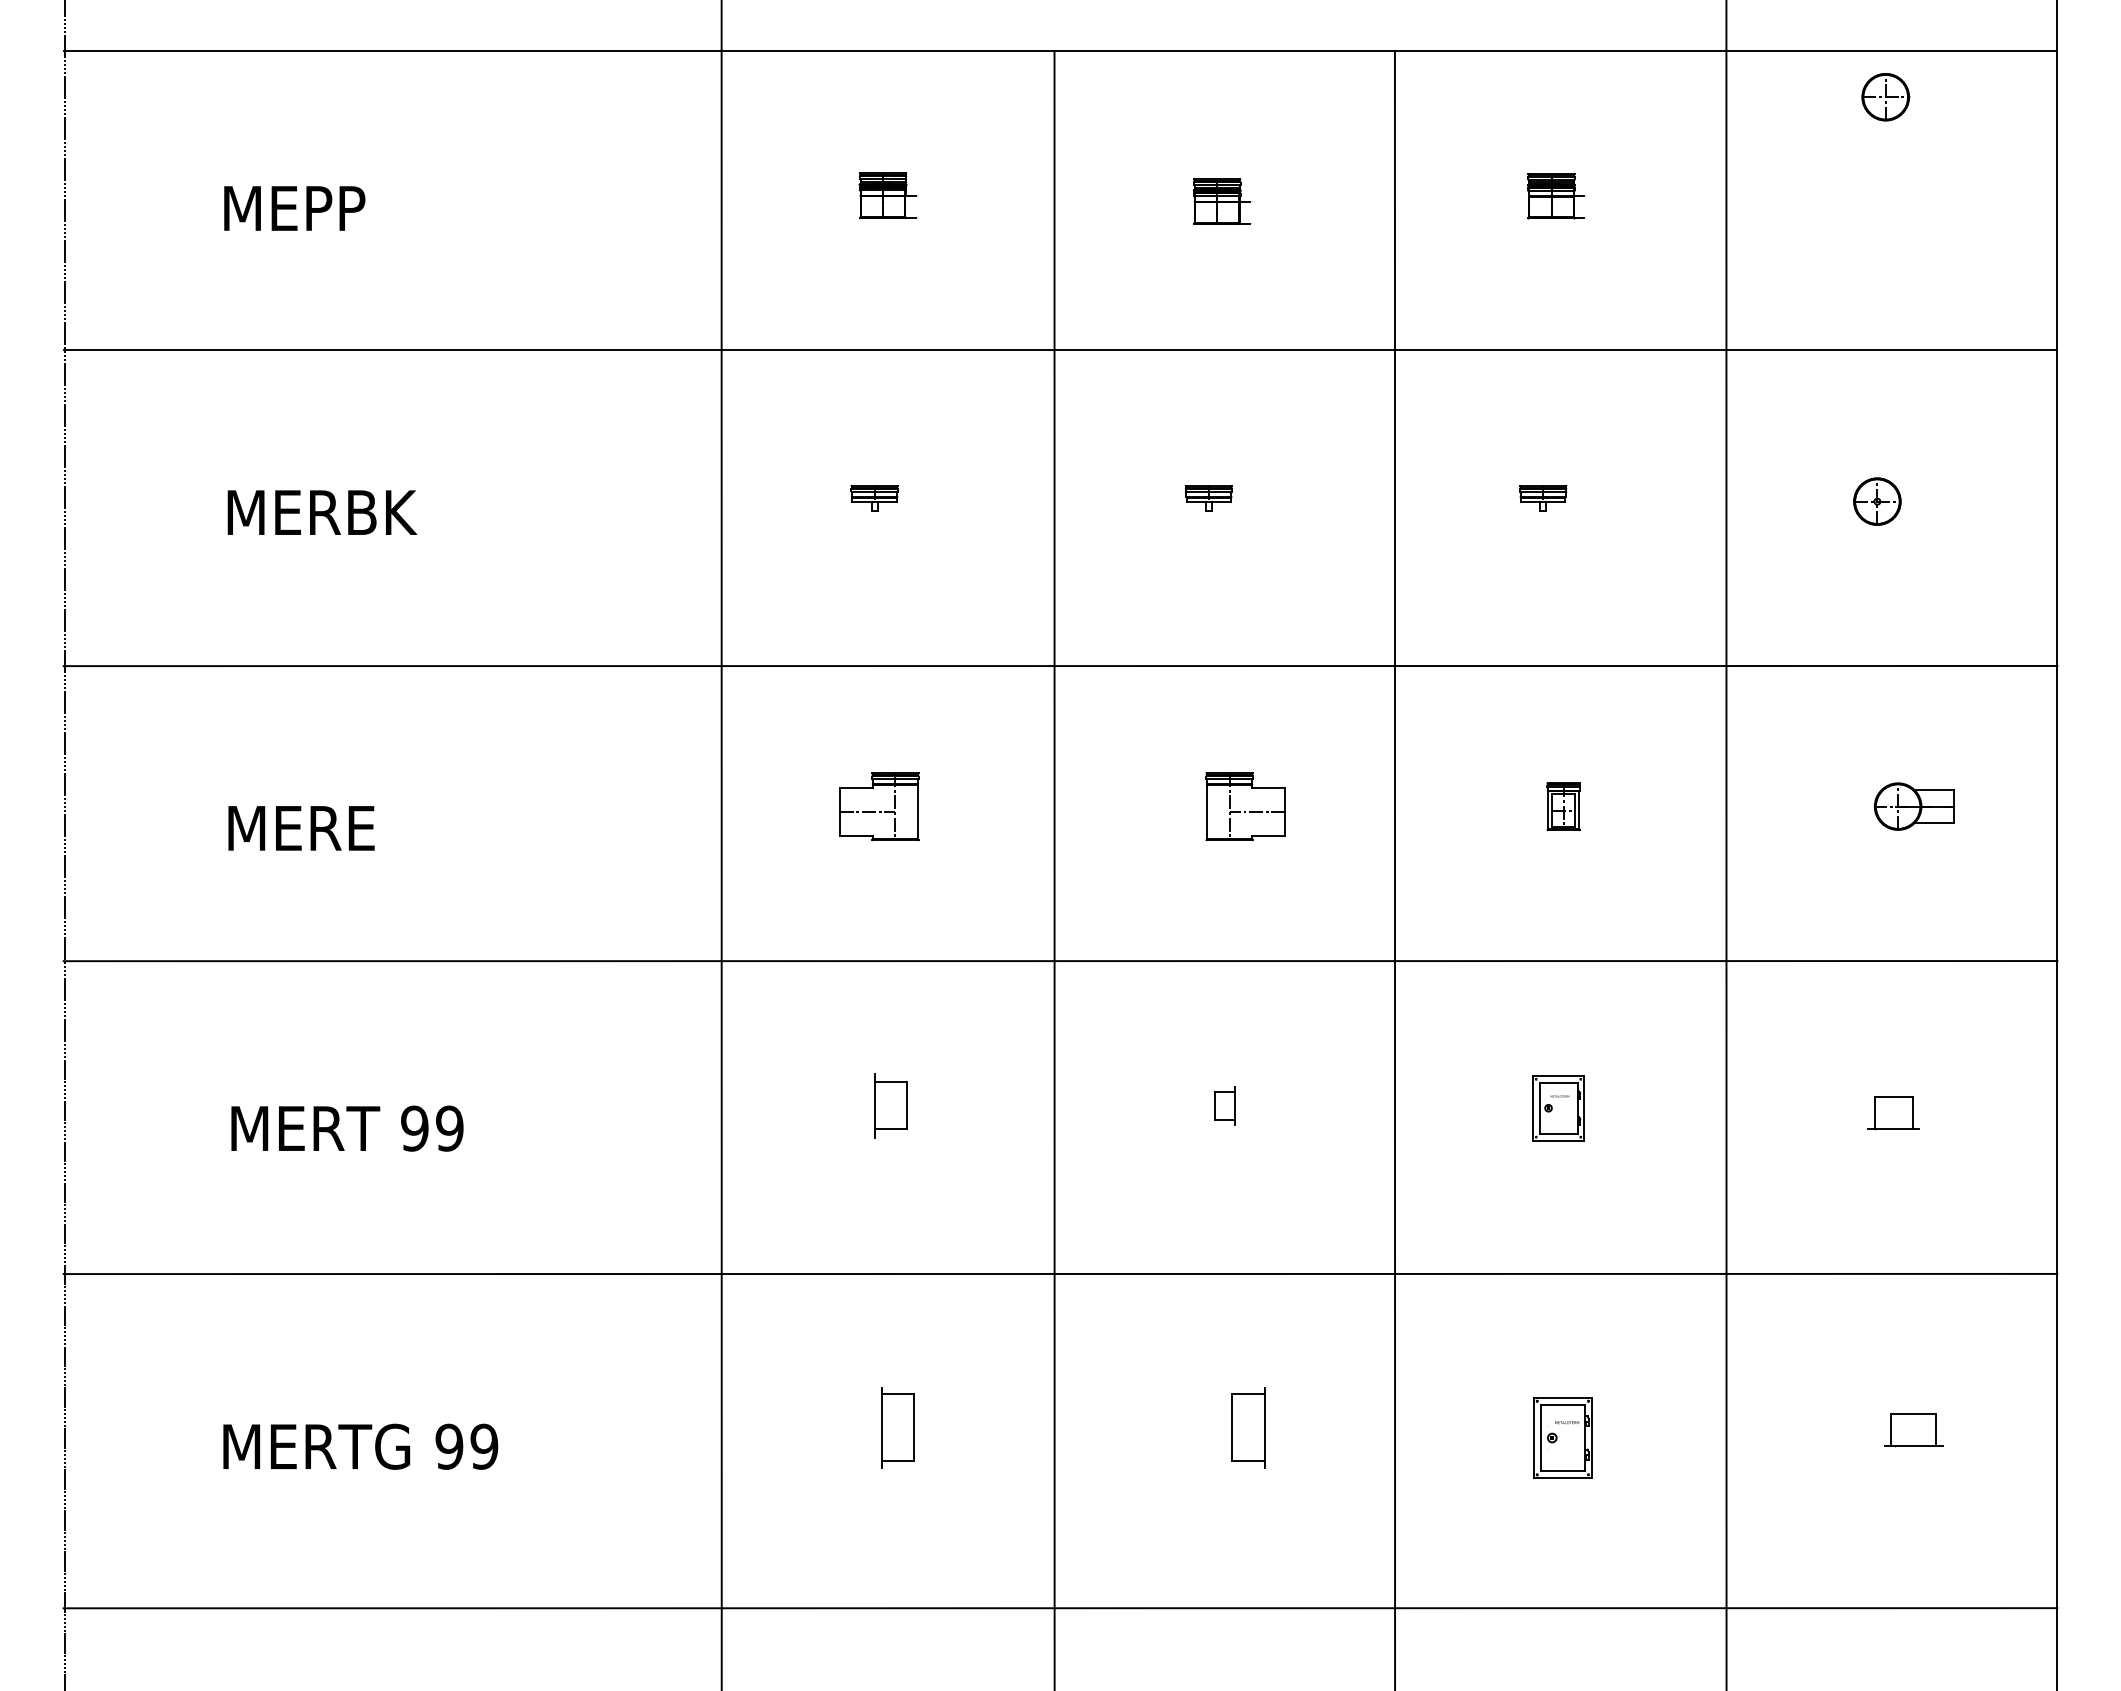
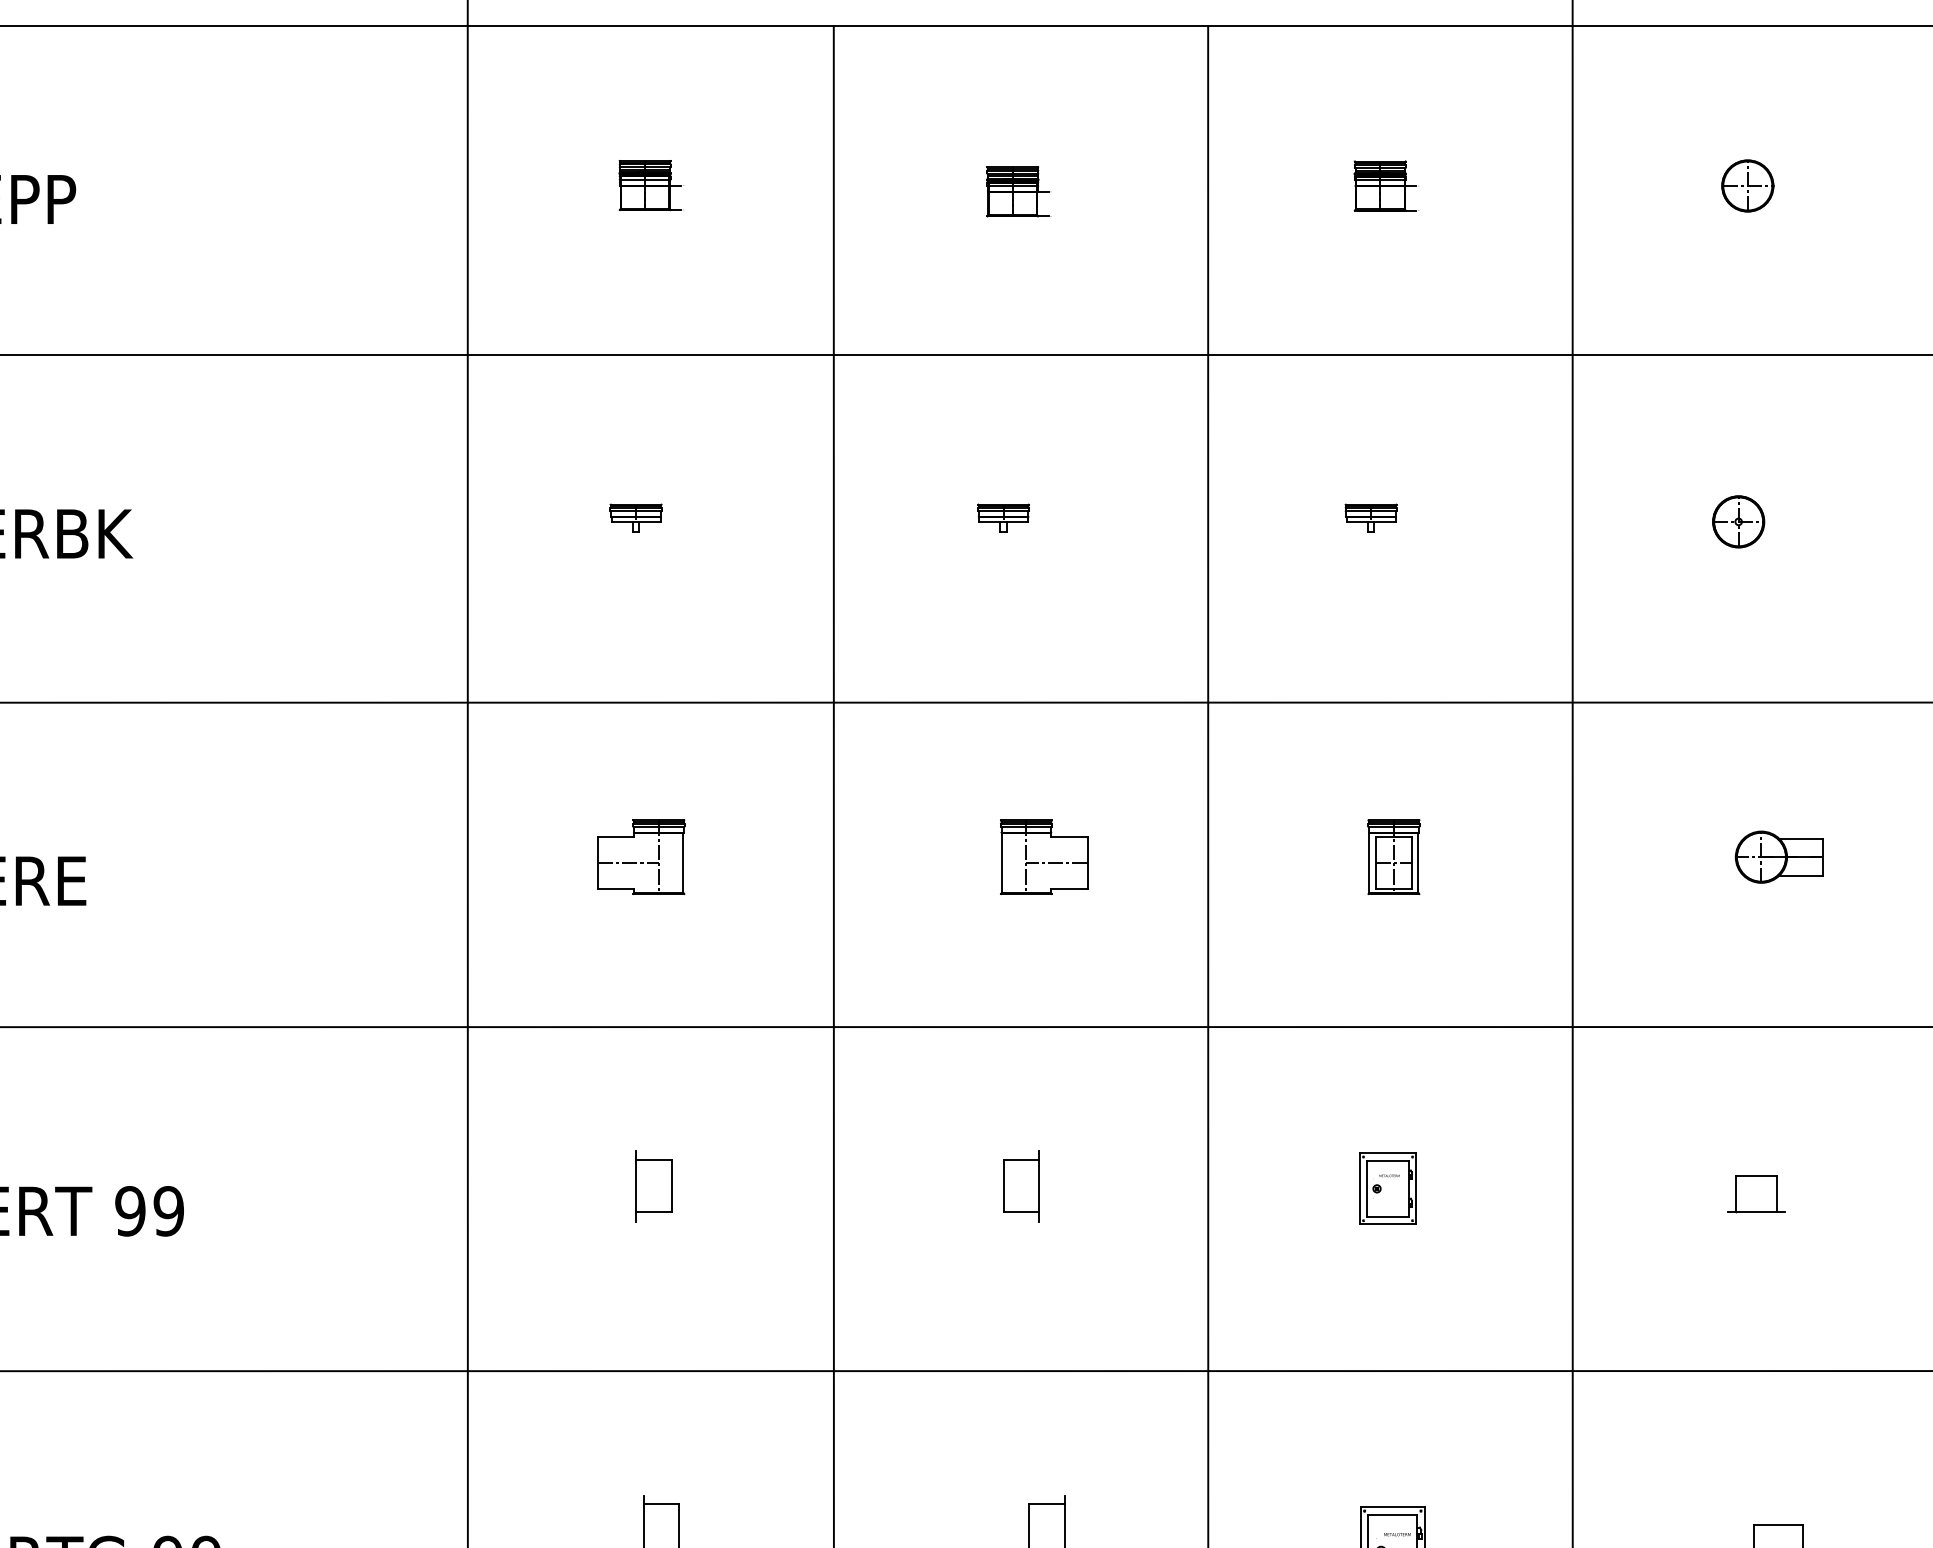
part: (1885, 97) -> (1747, 186), moved
part: (1563, 806) -> (1393, 857), size x1.43
part: (1224, 1105) -> (1020, 1185), size x1.67

